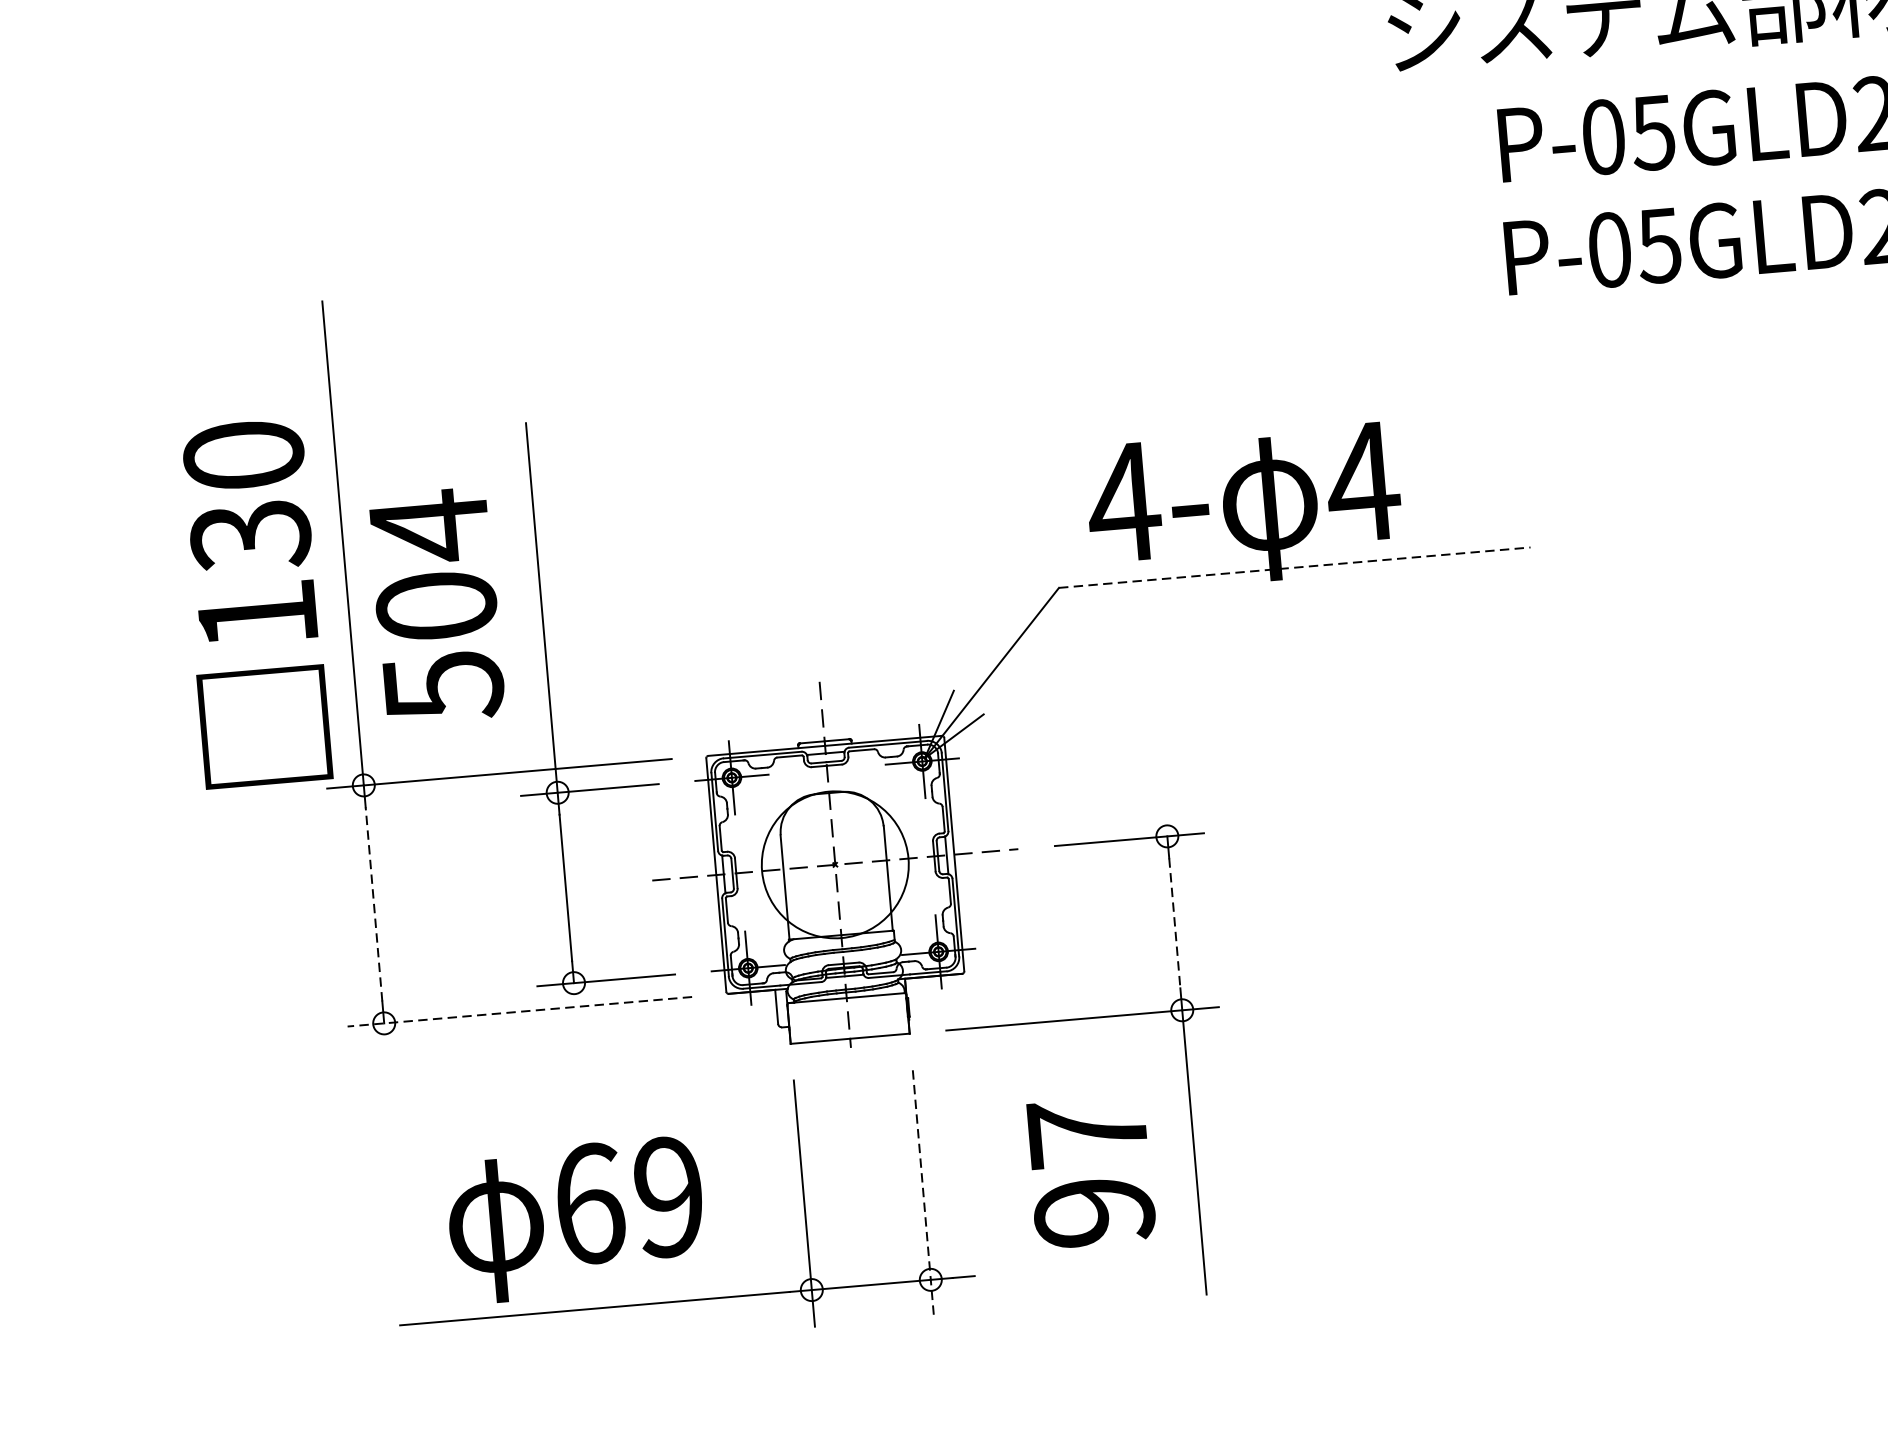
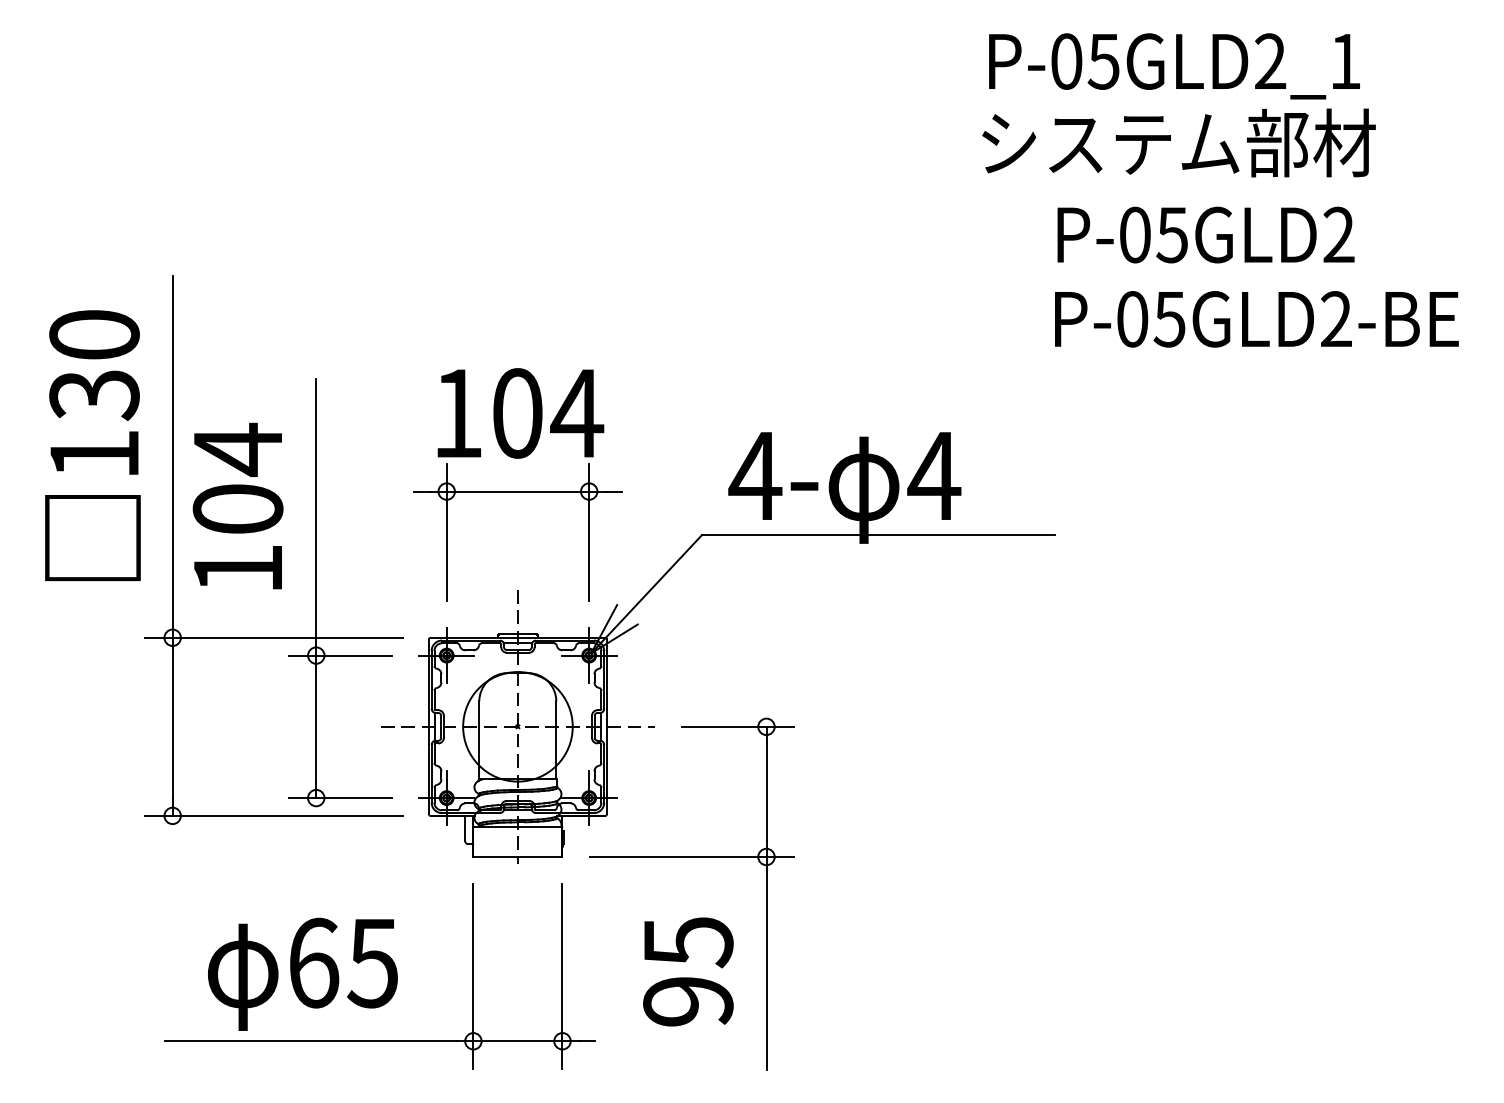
part: (807, 550) -> (517, 491), added
line: (1295, 567) -> (878, 535), dashed -> solid
text: (253, 603) -> (92, 445), moved
text: (443, 686) -> (238, 569), 504 -> 104
line: (373, 903) -> (172, 726), dashed -> solid
line: (1174, 922) -> (766, 791), dashed -> solid
line: (520, 1011) -> (274, 815), dashed -> solid
text: (1087, 1133) -> (688, 942), 97 -> 95
line: (923, 1194) -> (562, 977), dashed -> solid
text: (667, 1196) -> (372, 962), 69 -> 65

